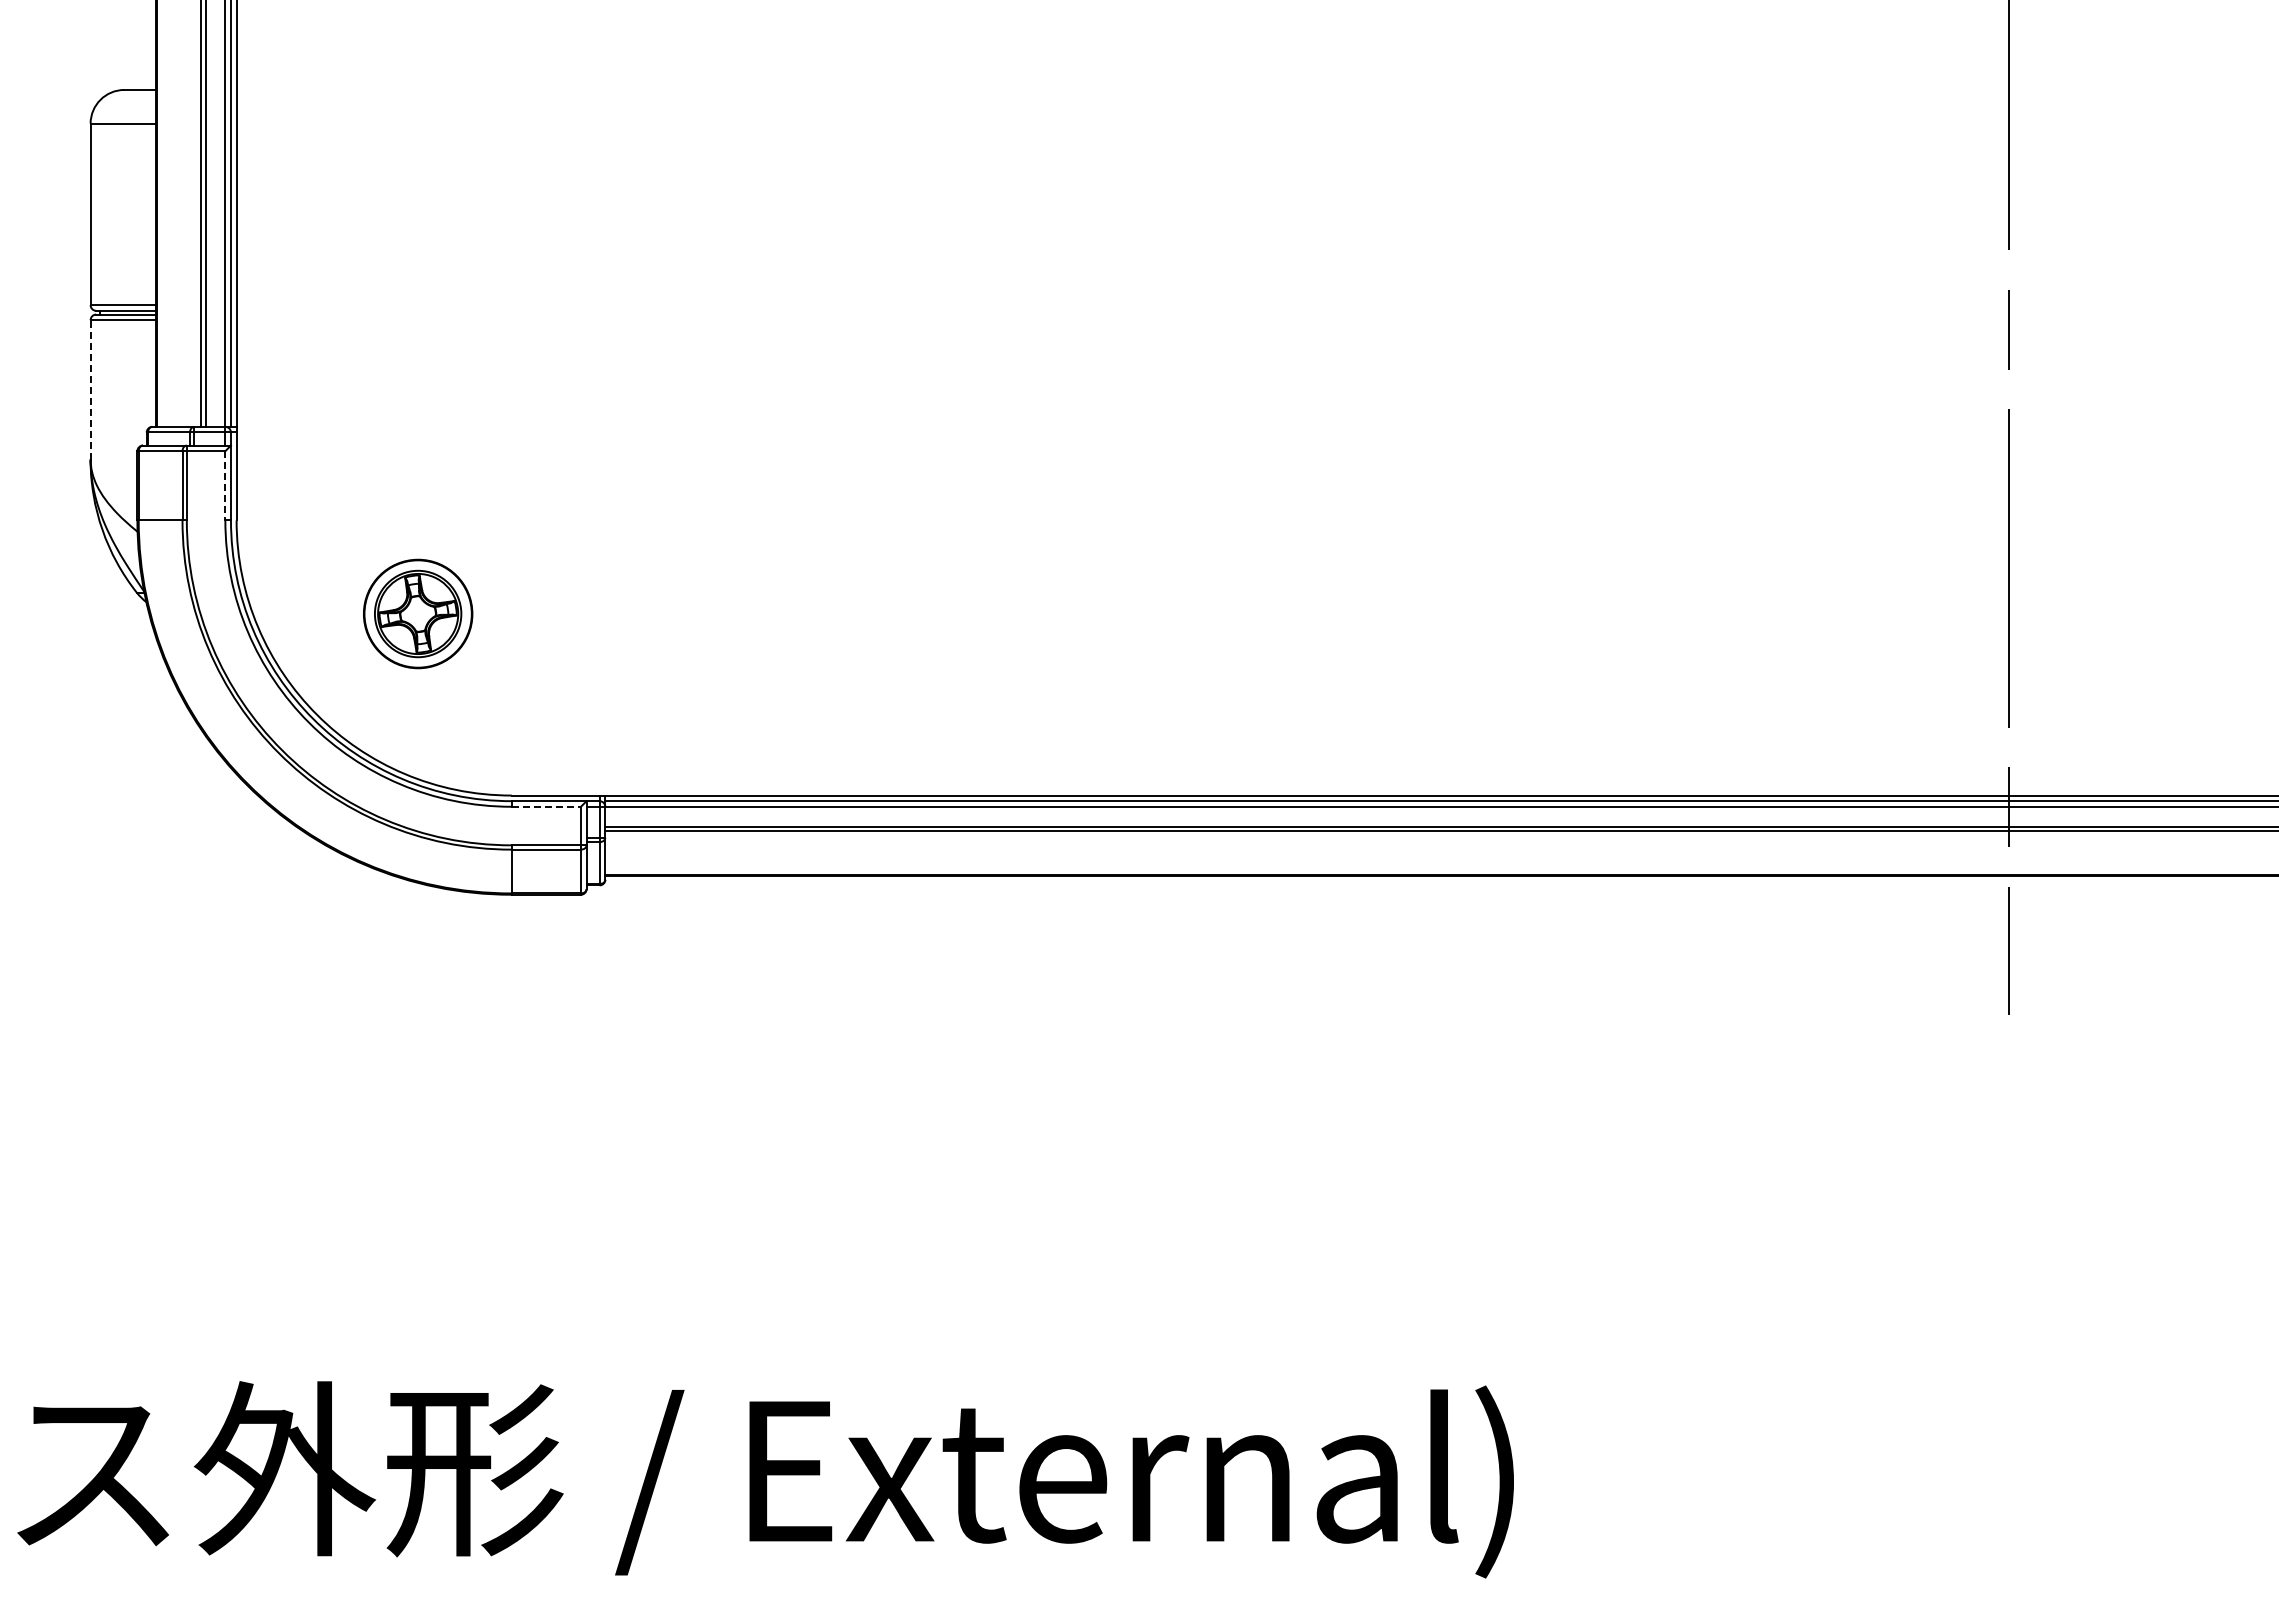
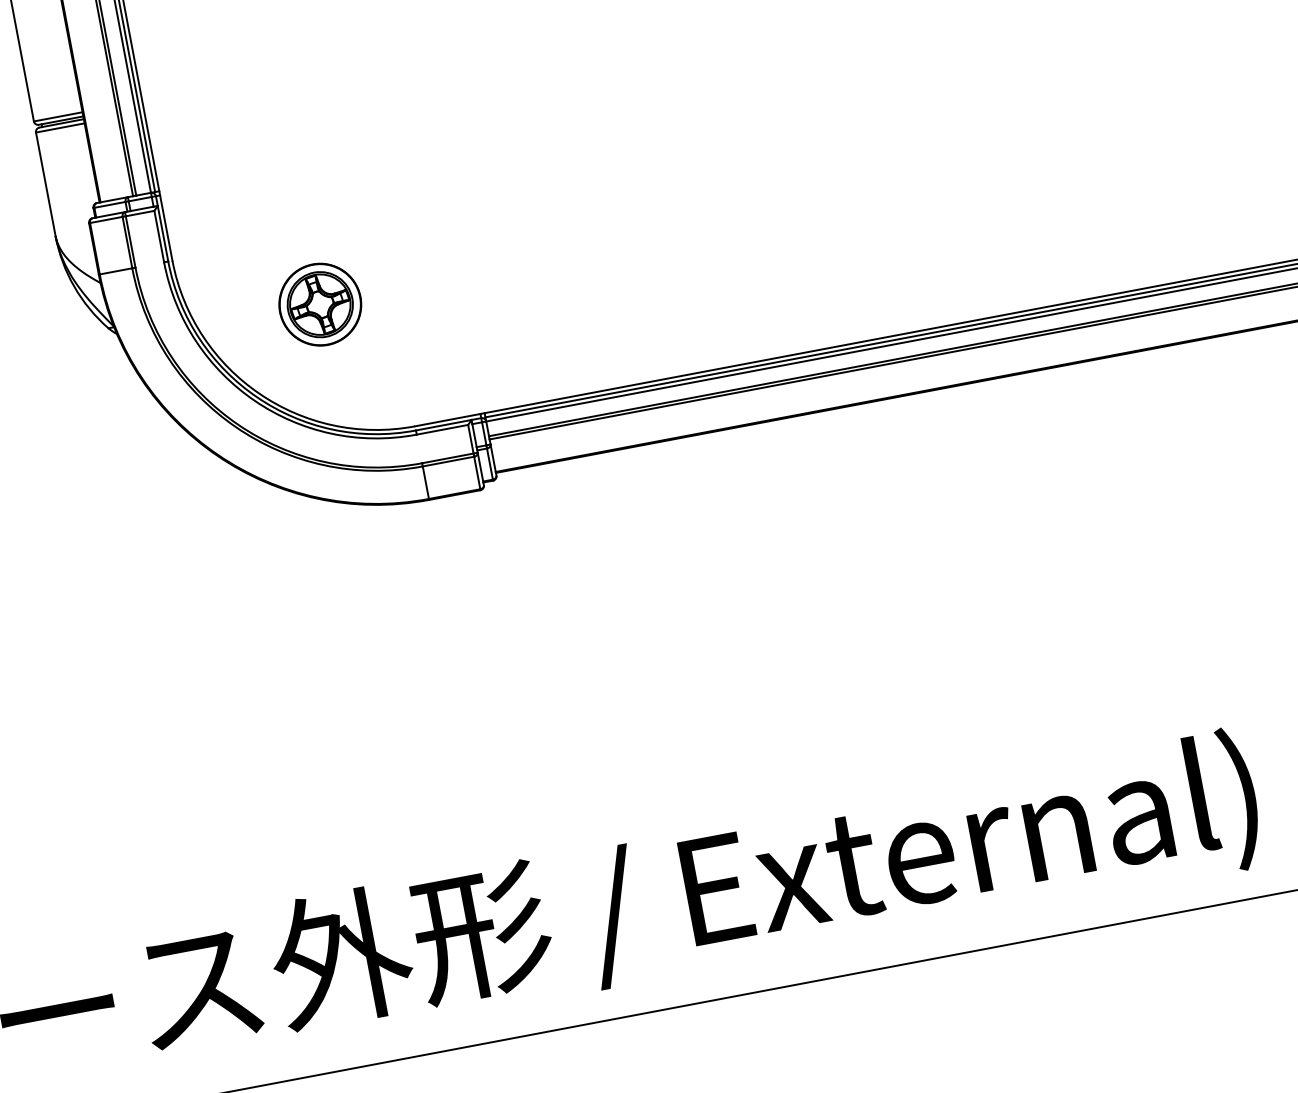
line: (90, 389) -> (45, 184), dashed -> solid
line: (225, 485) -> (159, 236), dashed -> solid
line: (546, 806) -> (442, 429), dashed -> solid

